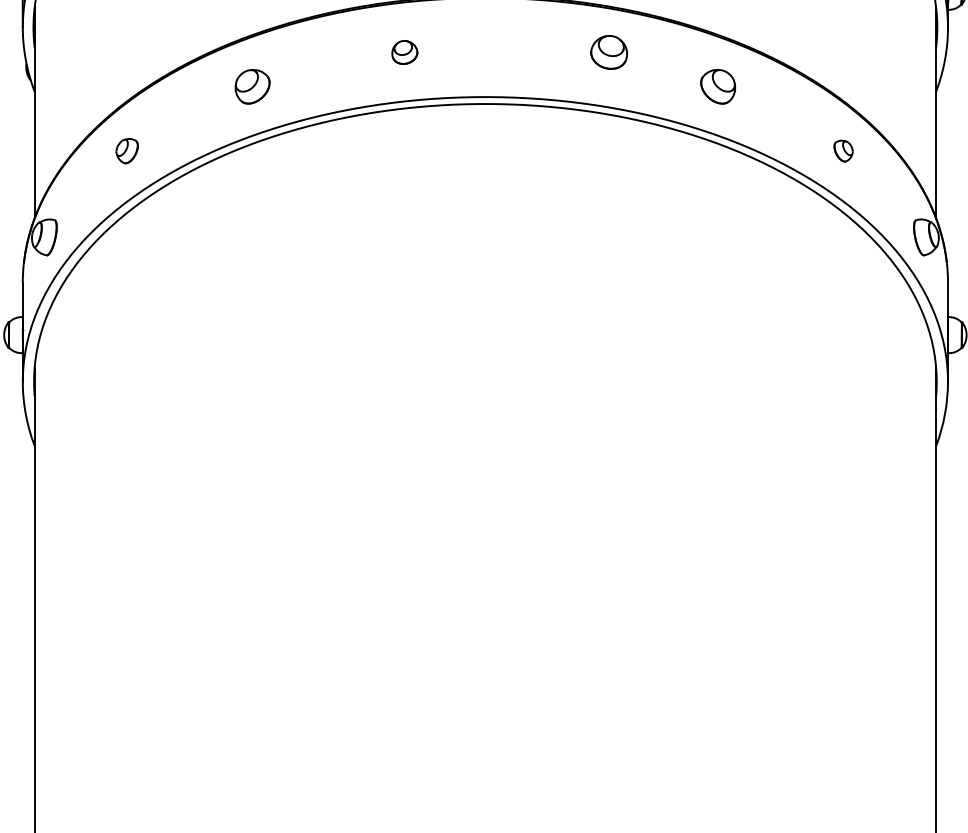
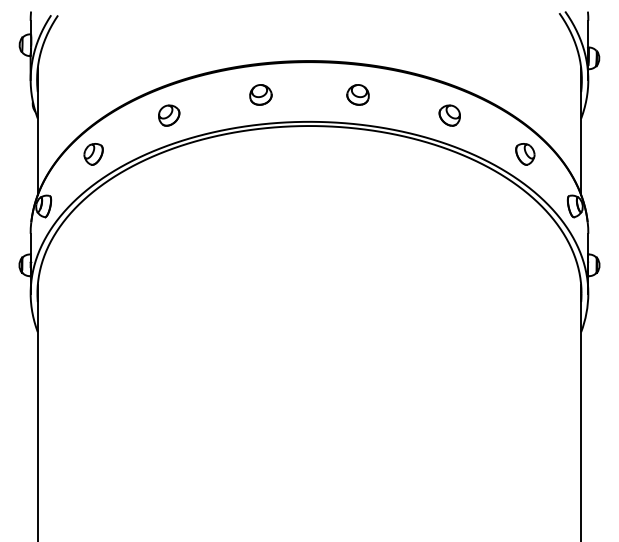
part: (404, 51) -> (260, 94), size x1.43
part: (608, 51) -> (357, 94), moved
part: (127, 151) -> (93, 154), size x1.43
part: (843, 151) -> (525, 154), size x1.67

